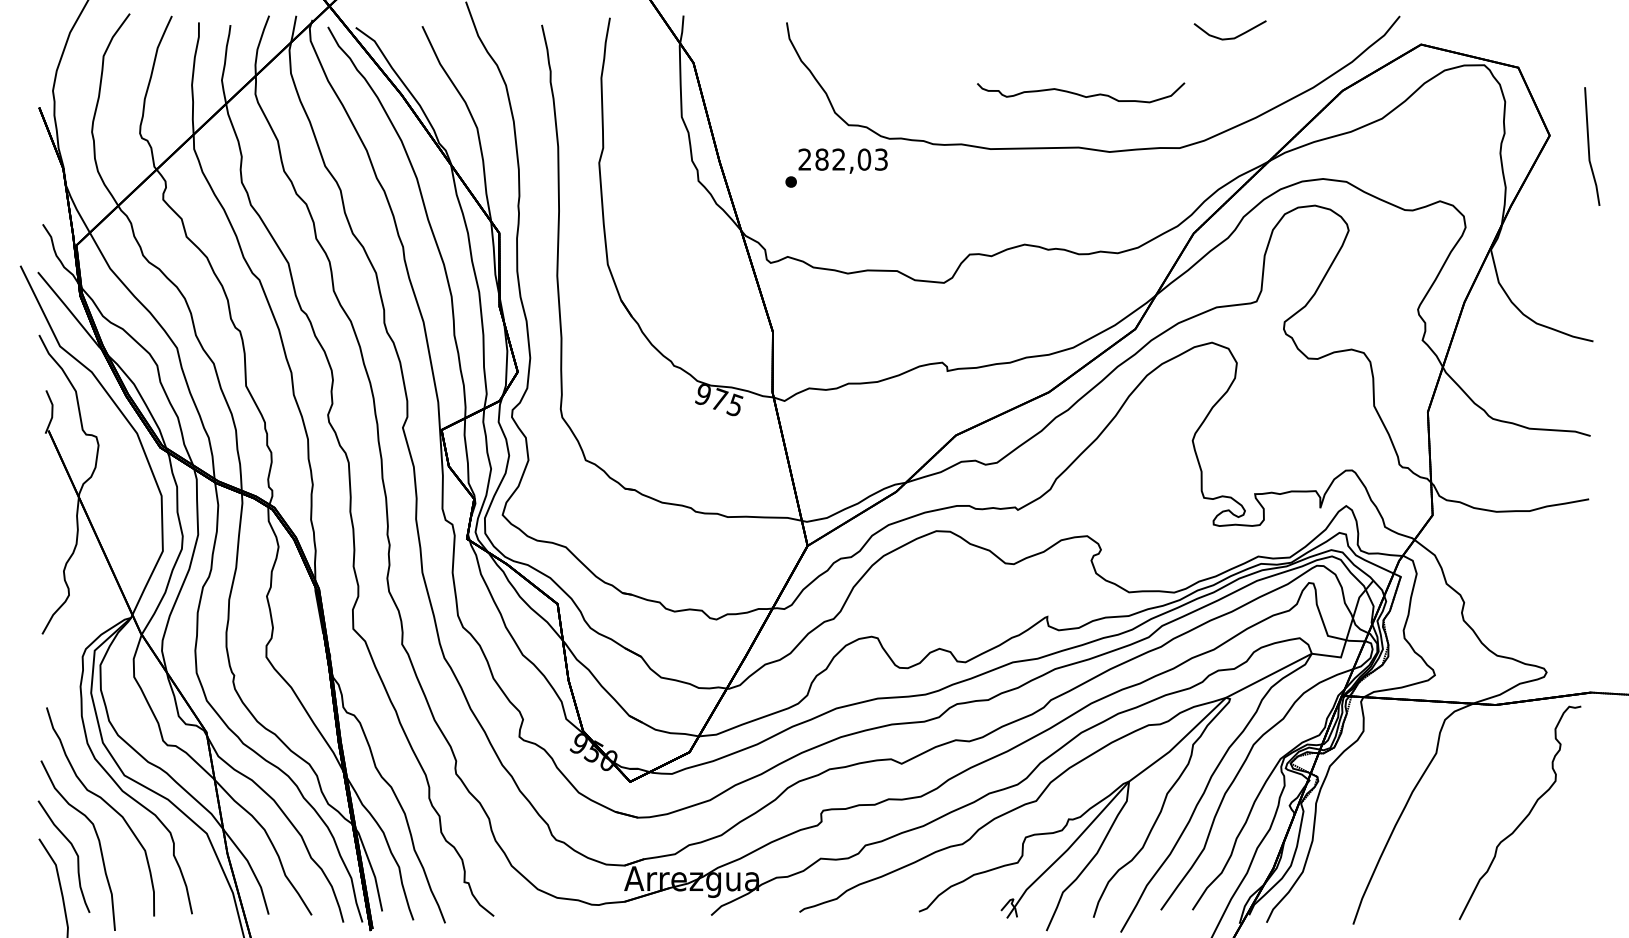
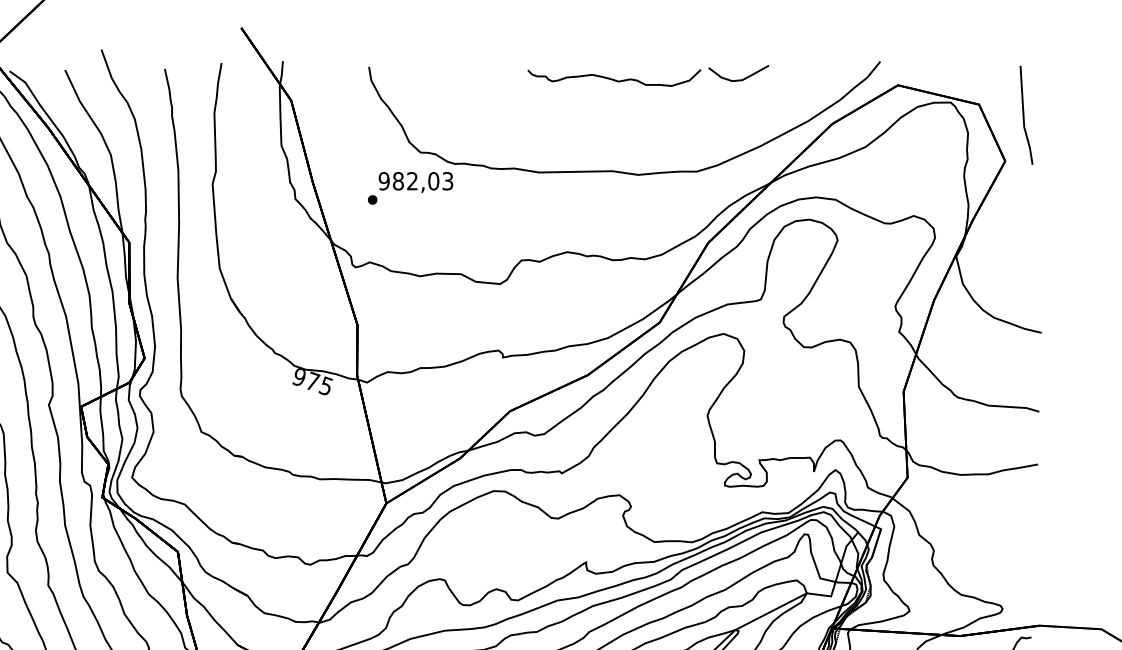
curve: (1081, 94) -> (614, 79), moved
line: (1589, 146) -> (1024, 115), moved
text: (804, 159) -> (383, 181), 282,03 -> 982,03

